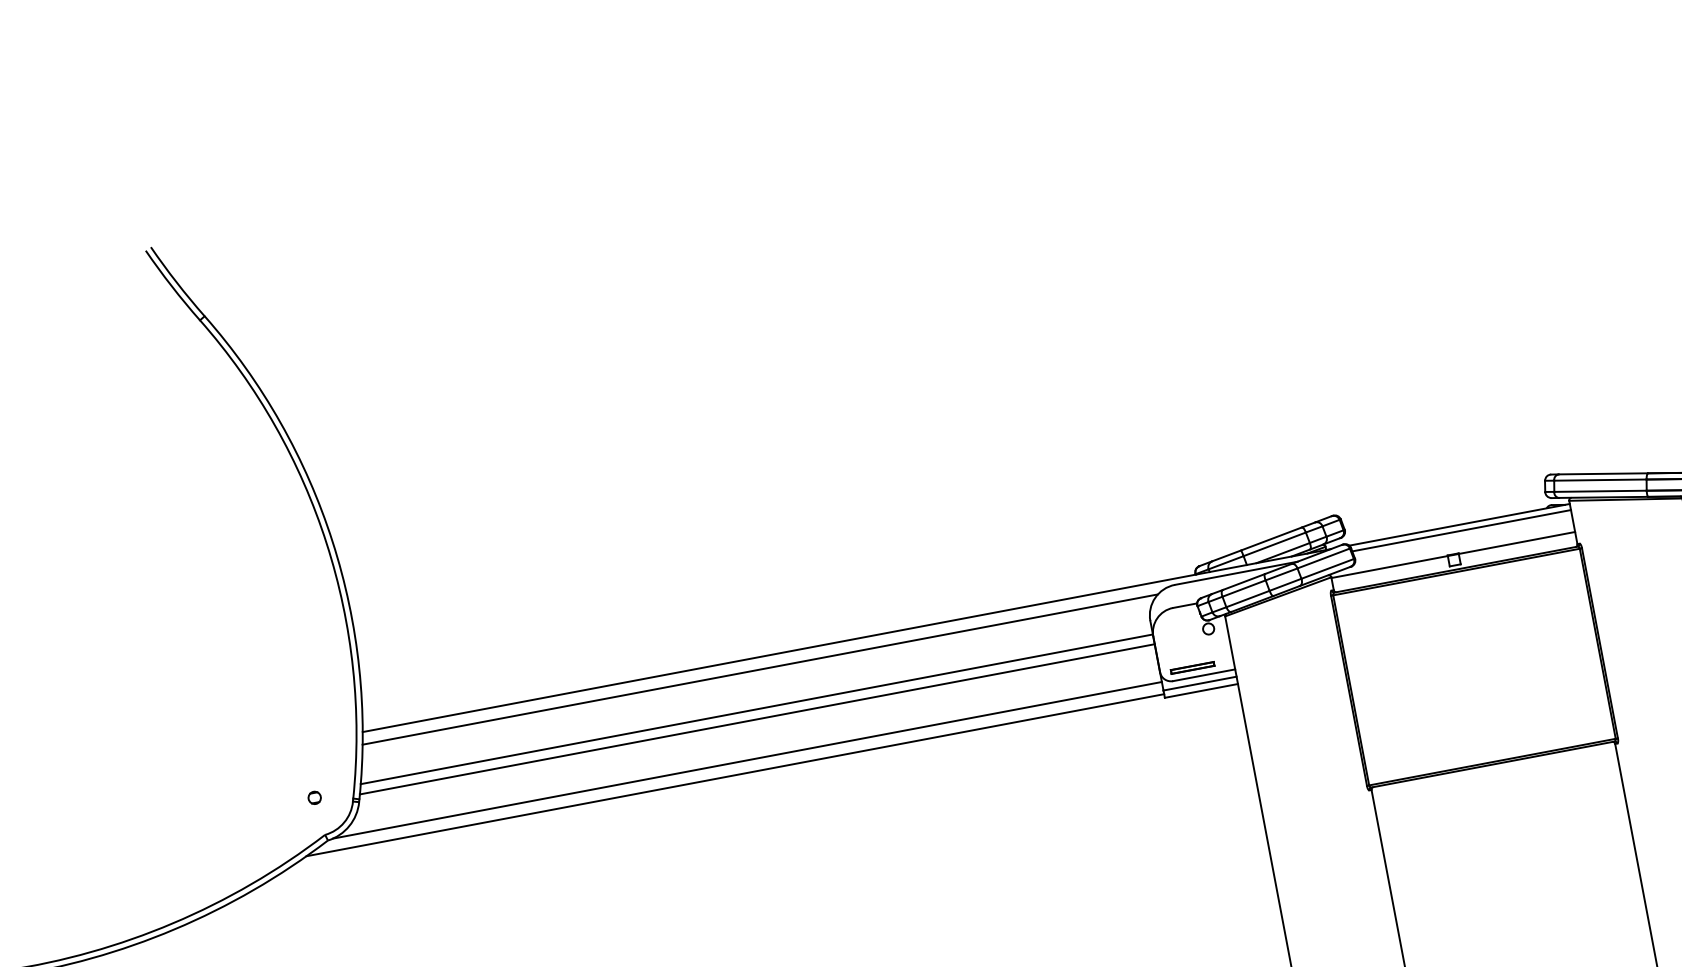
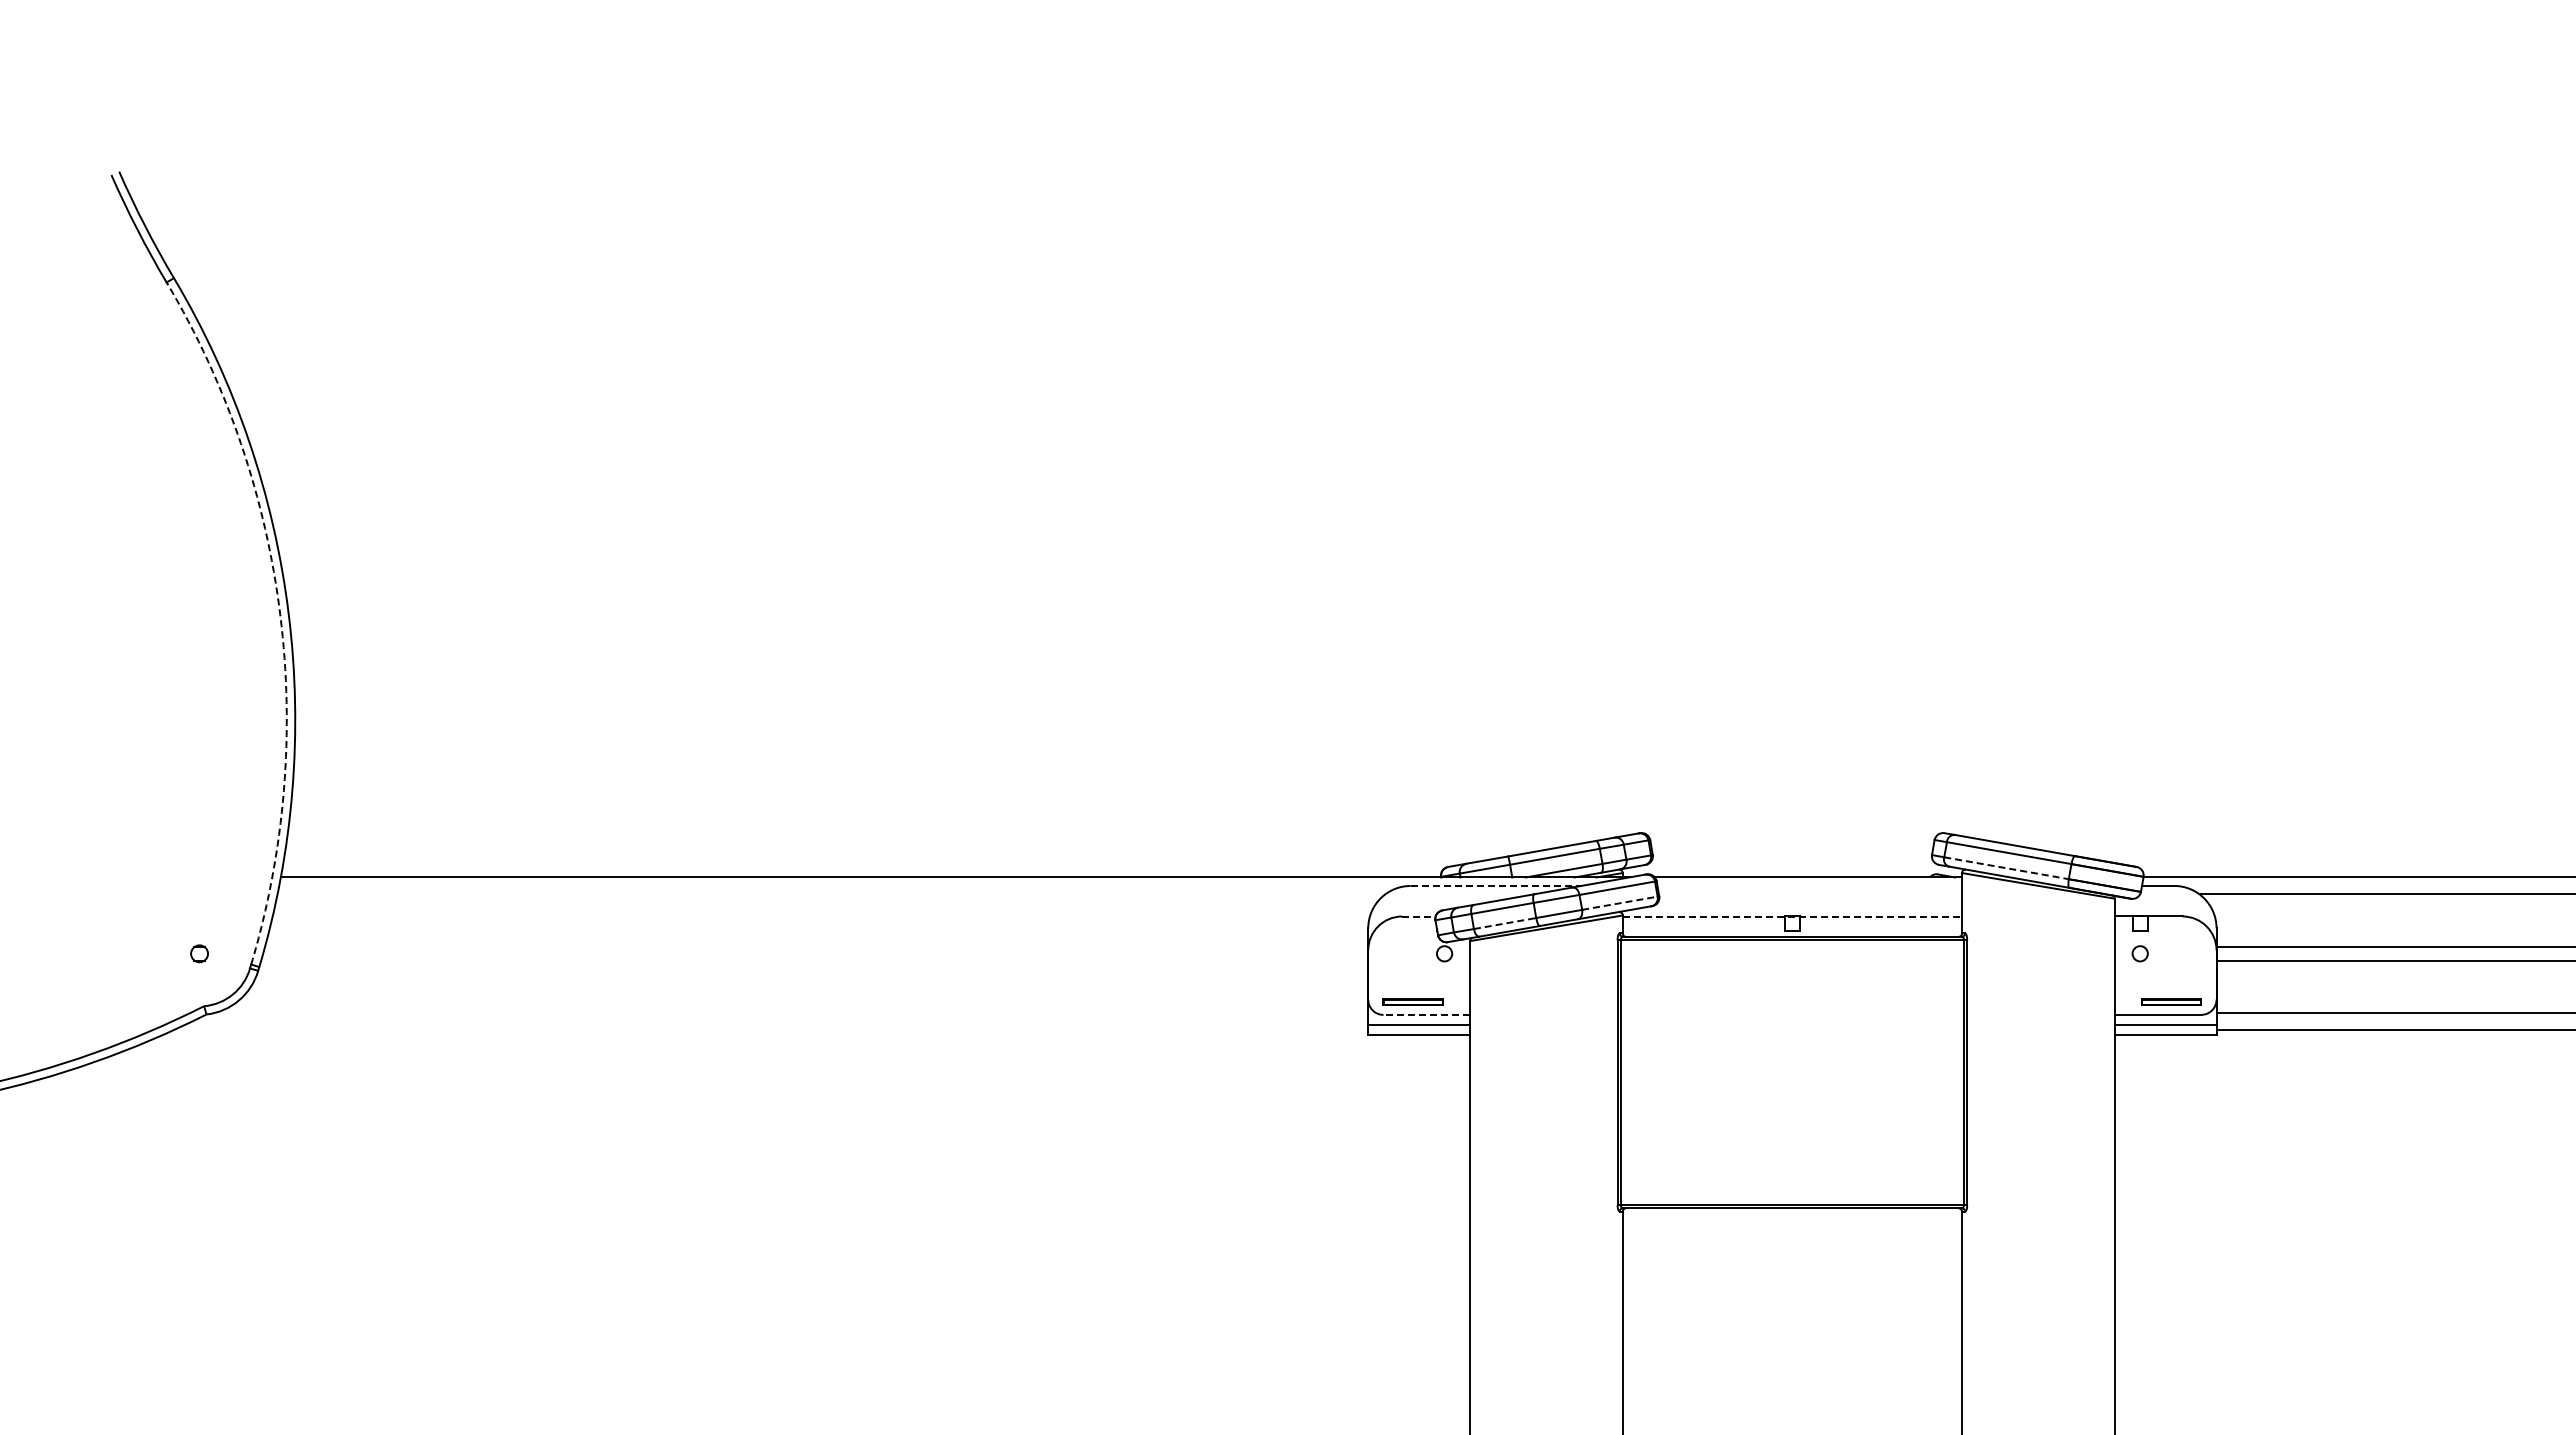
line: (1601, 491) -> (2007, 868), solid -> dashed
line: (1461, 530) -> (1809, 885), removed
arc: (326, 543) -> (280, 614), solid -> dashed
line: (1453, 554) -> (1792, 916), solid -> dashed
line: (1328, 568) -> (1620, 903), solid -> dashed
line: (1236, 572) -> (1496, 885), solid -> dashed
line: (1248, 598) -> (1505, 923), solid -> dashed
line: (1184, 605) -> (1418, 916), solid -> dashed
line: (760, 669) -> (831, 894), removed
line: (1203, 675) -> (1426, 1014), solid -> dashed
line: (756, 709) -> (816, 947), removed
line: (757, 719) -> (814, 960), removed
line: (747, 760) -> (790, 1013), removed
line: (735, 775) -> (770, 1030), removed

